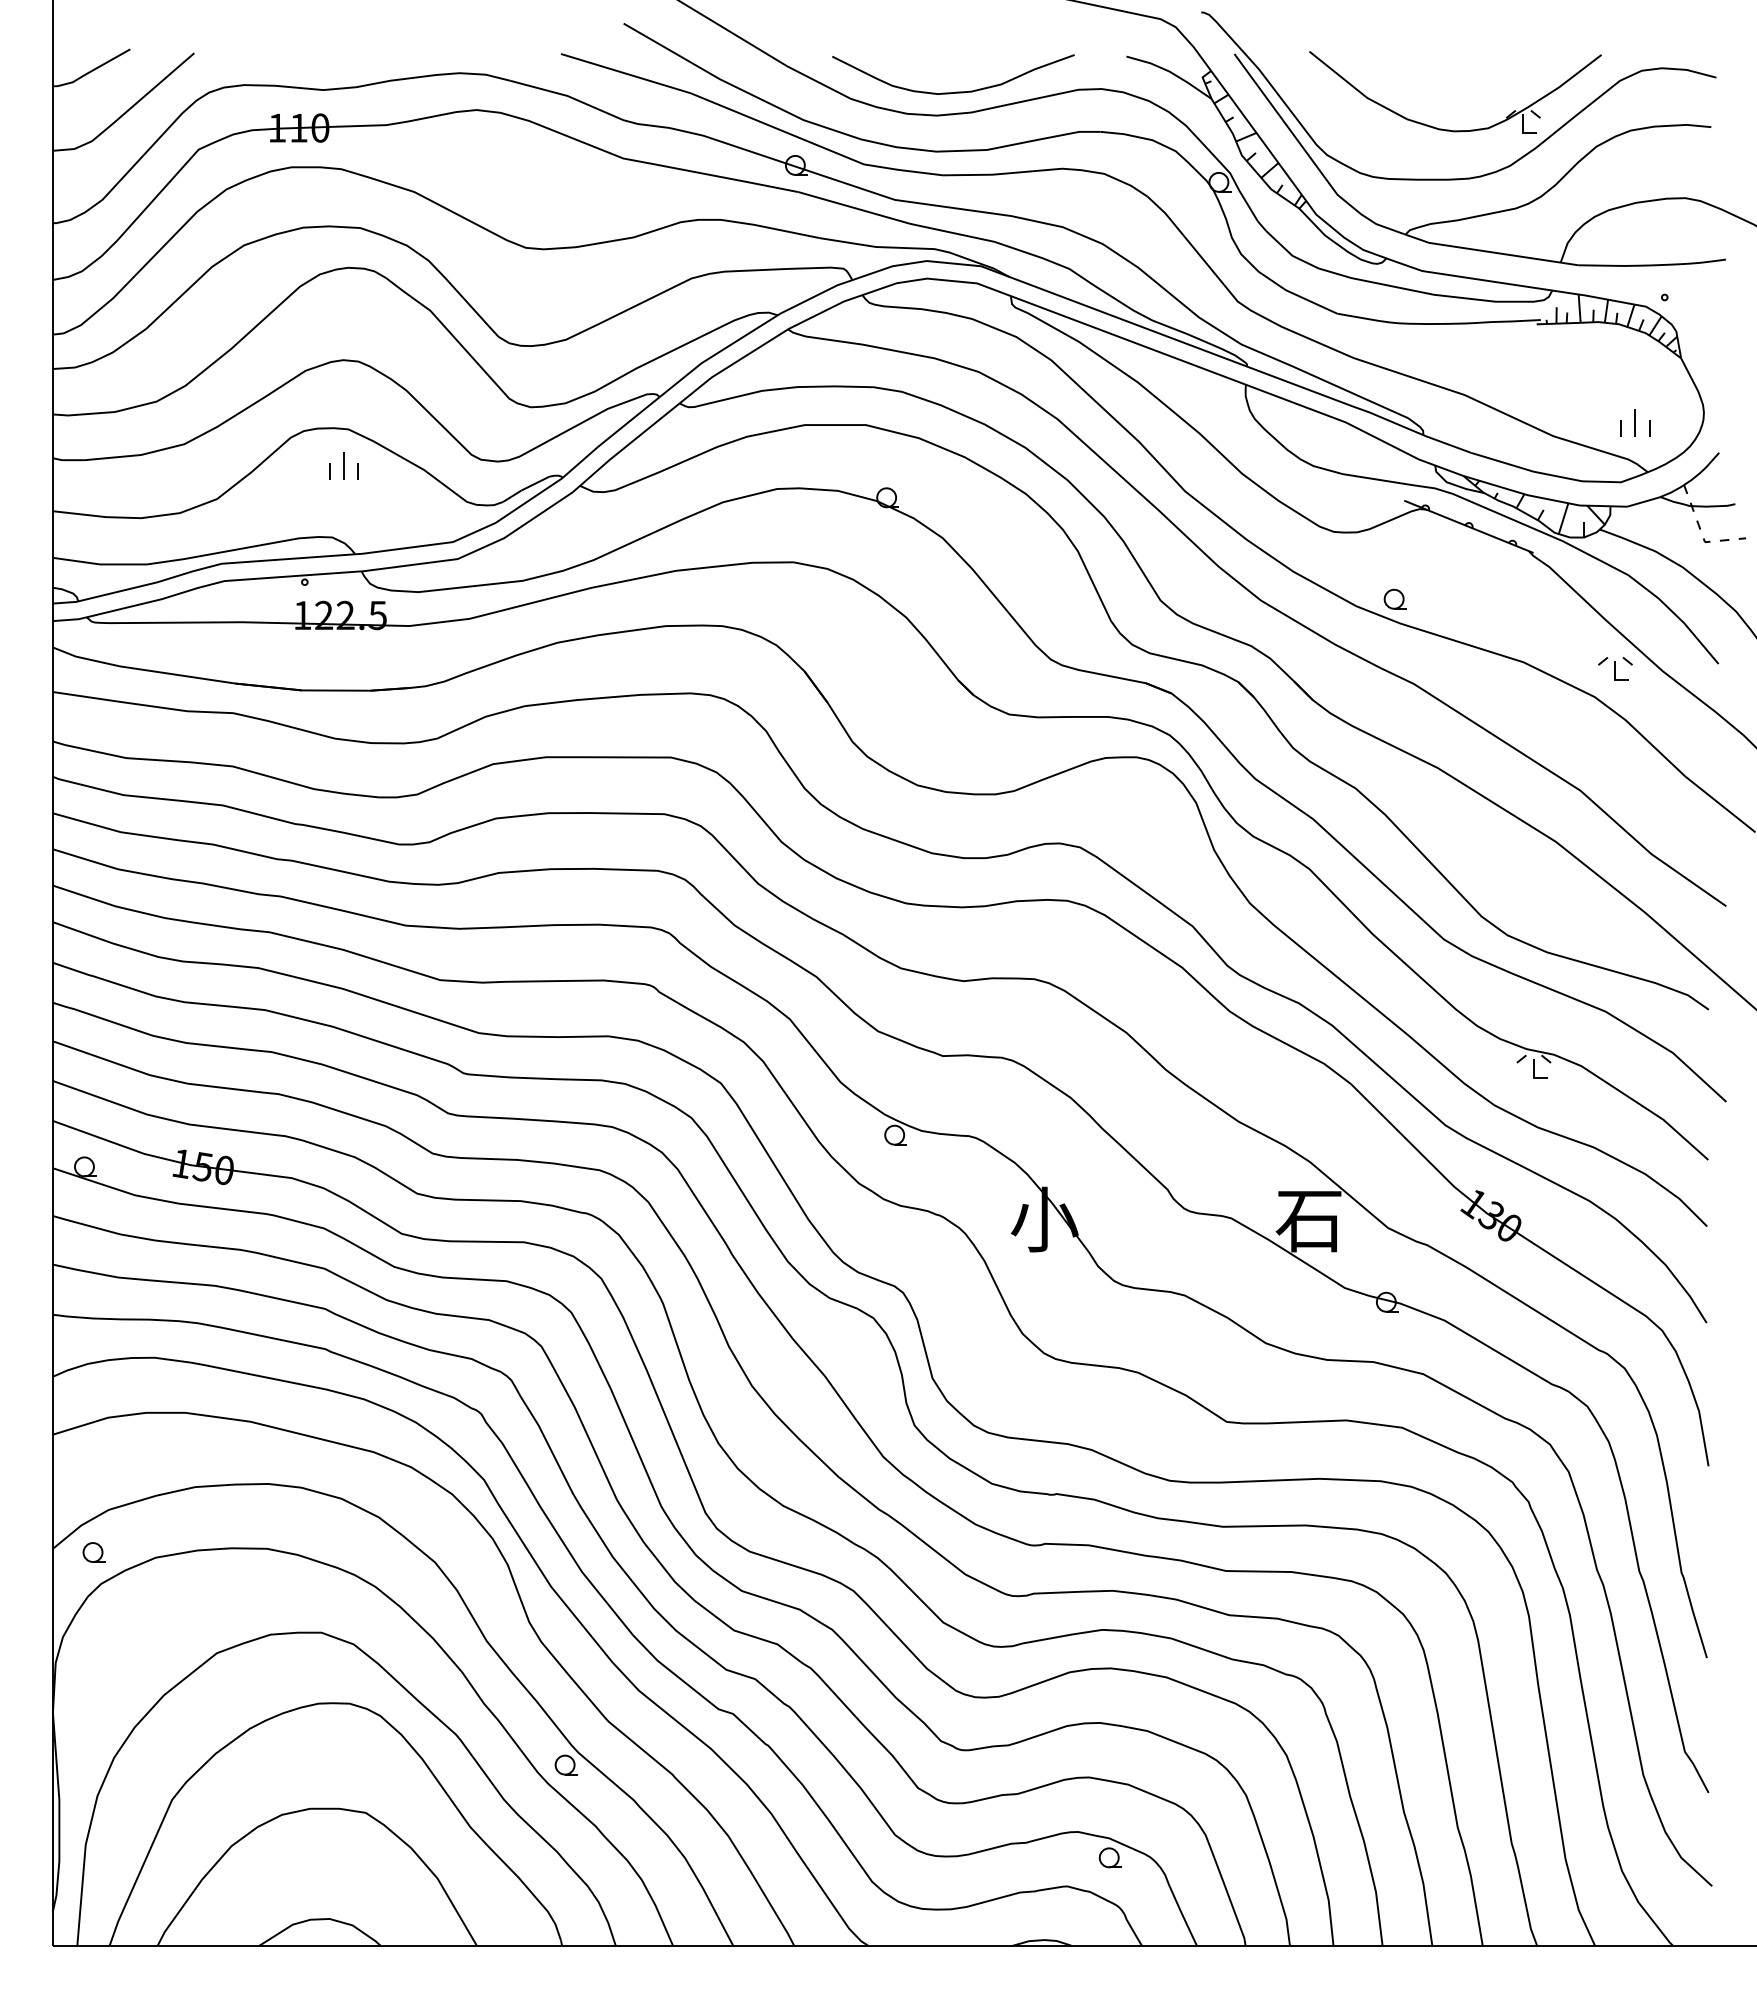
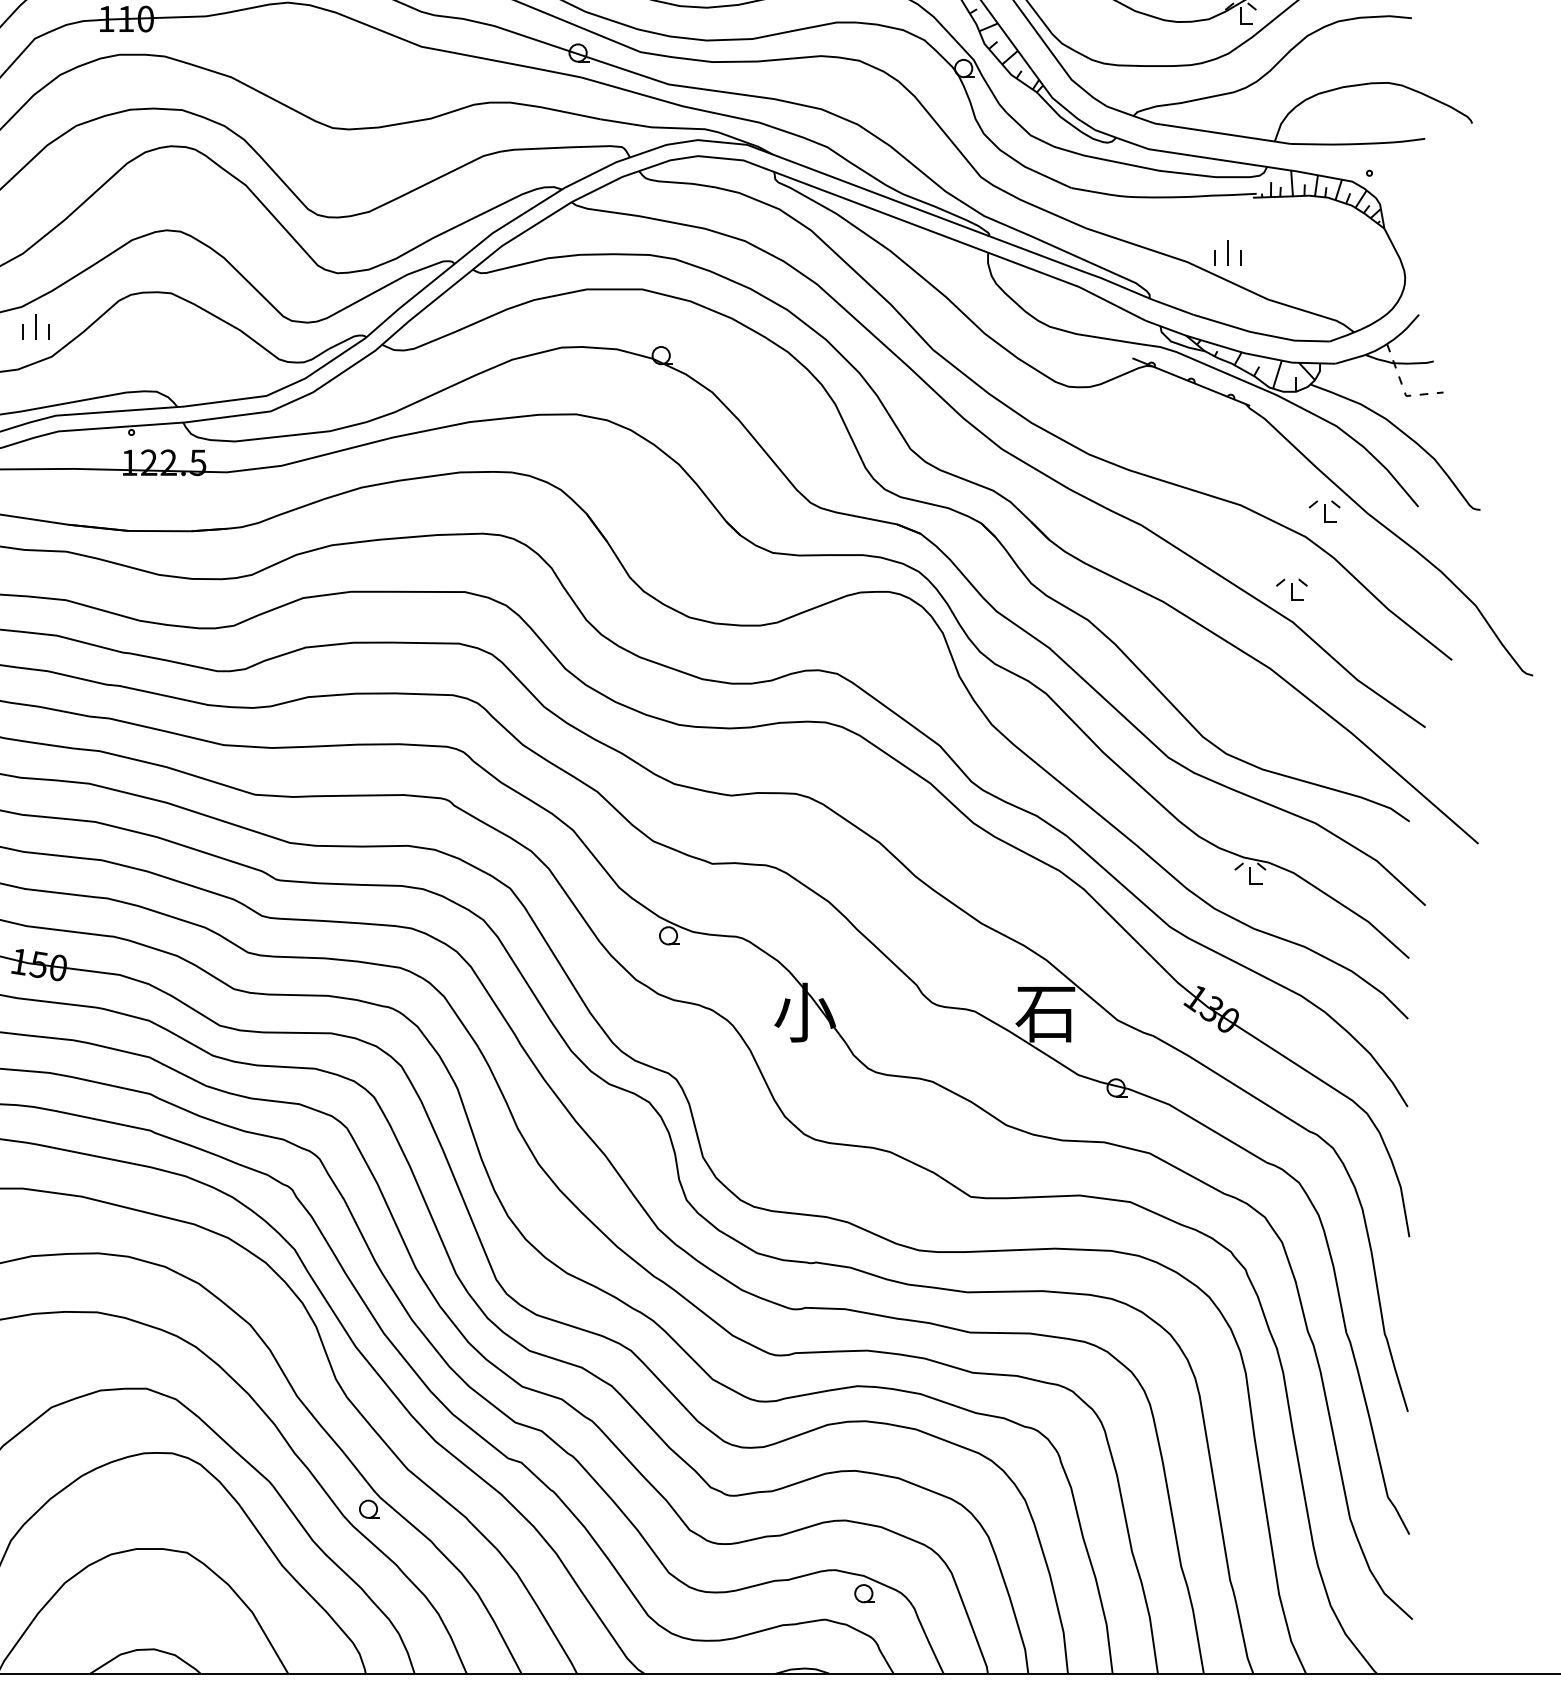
part: (1635, 422) -> (1228, 252), moved
part: (343, 465) -> (35, 326), moved
part: (1394, 598) -> (1123, 447), removed
part: (1579, 754) -> (1291, 589), added

